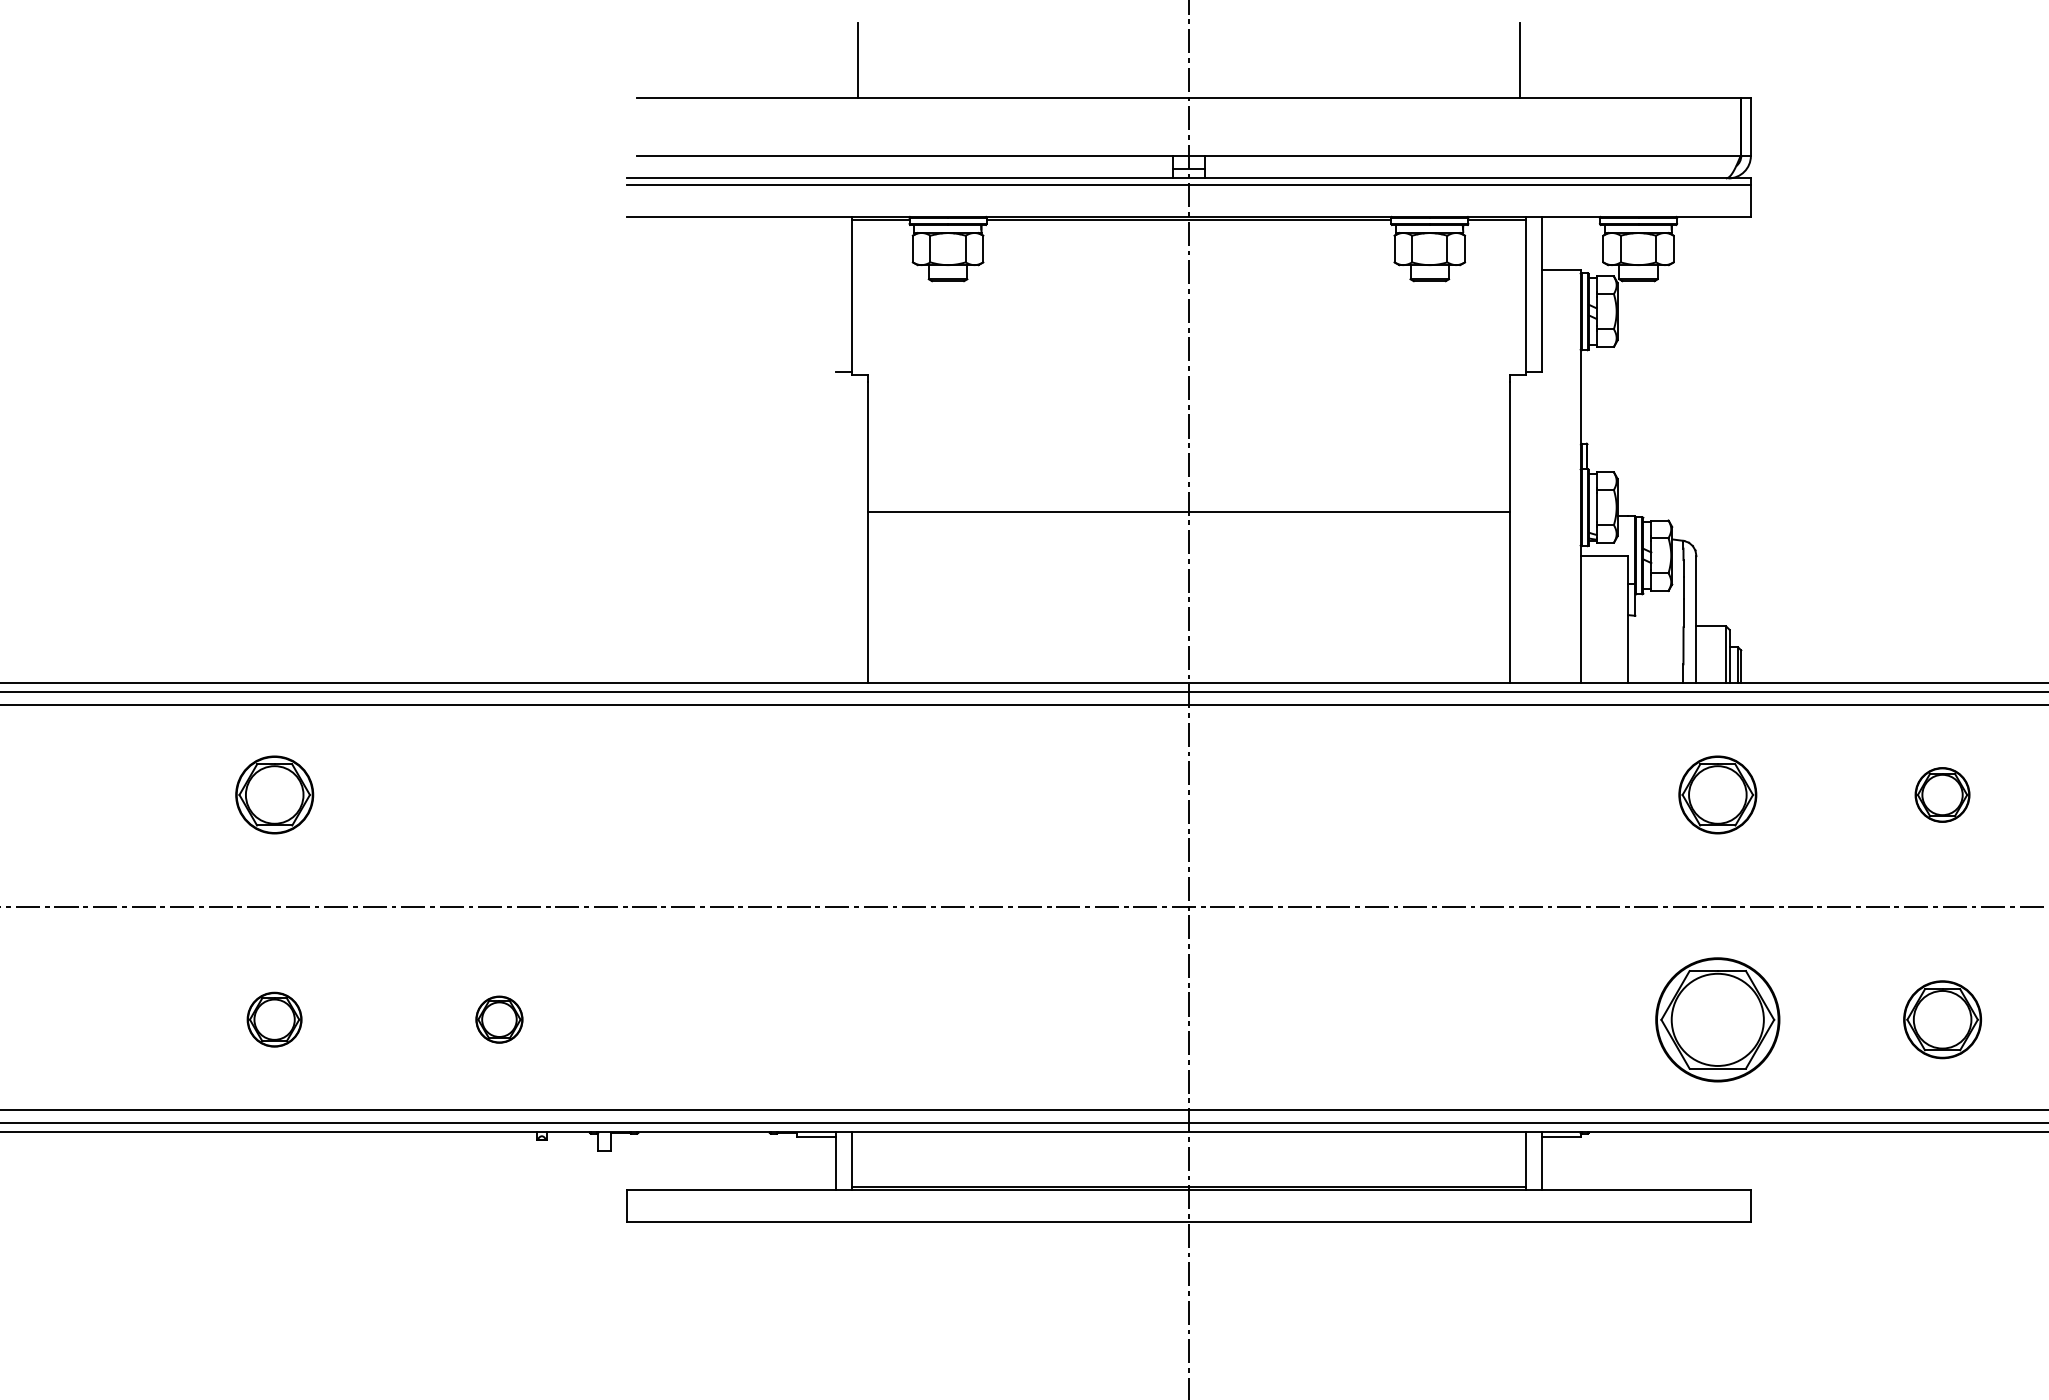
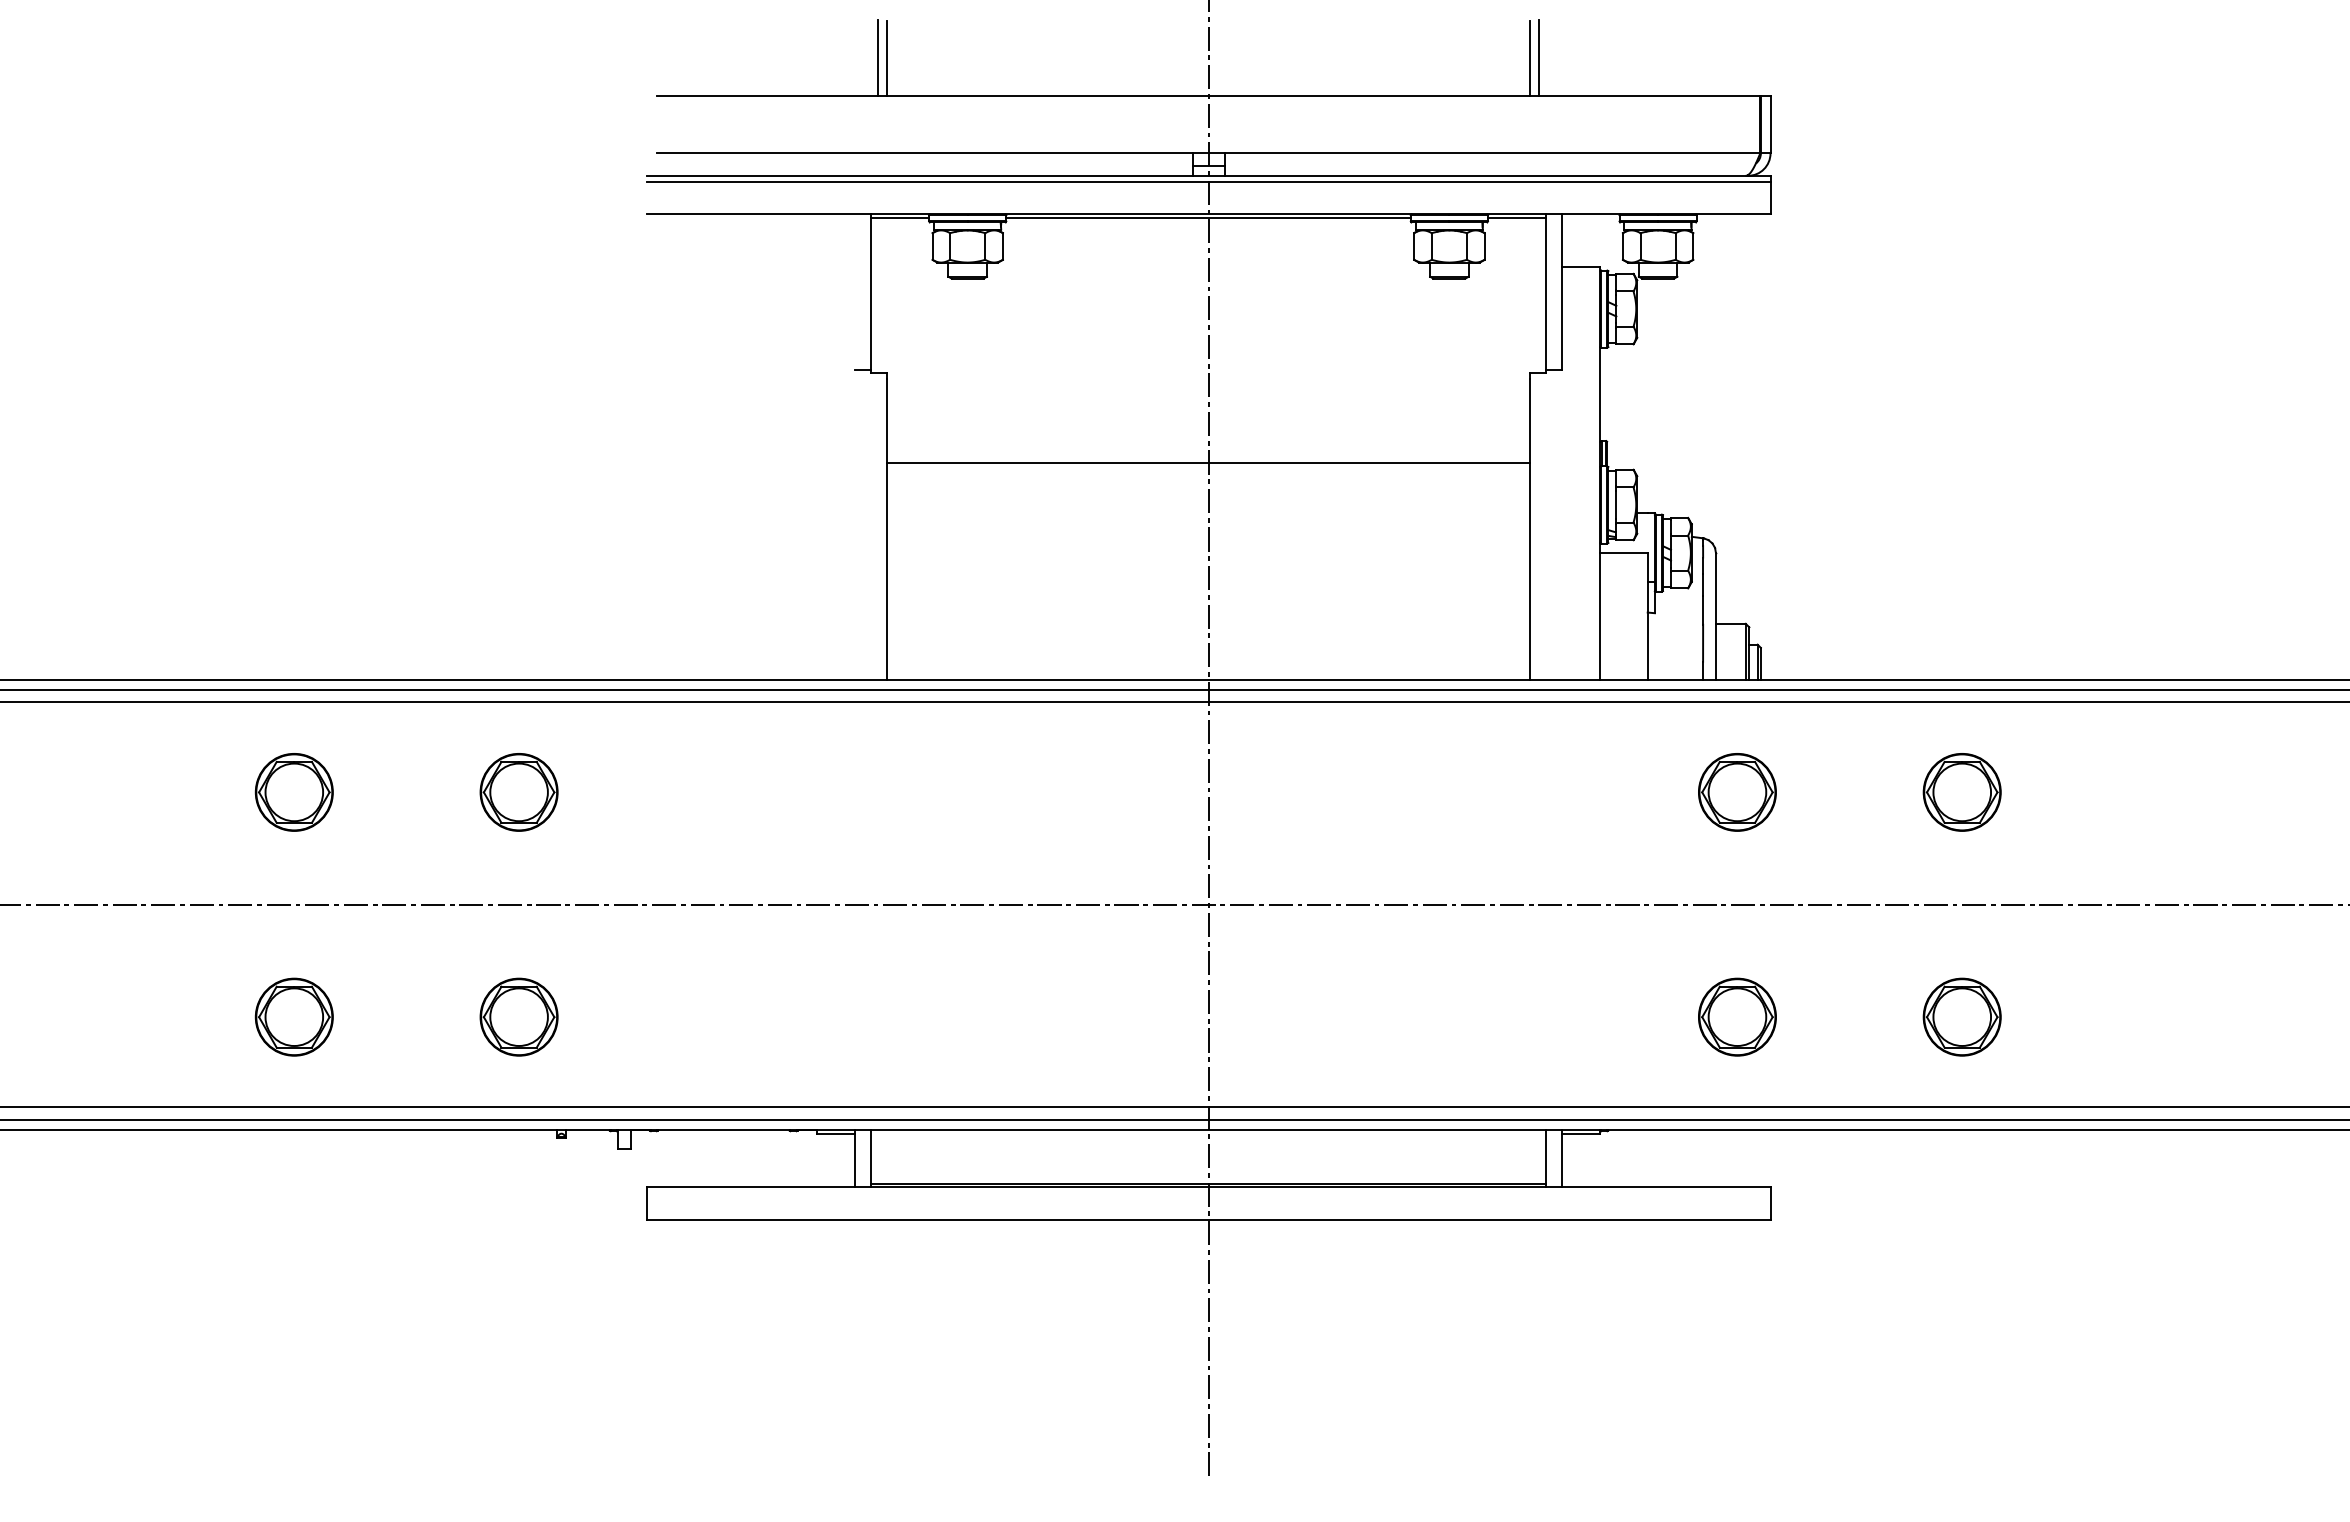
line: (867, 61) -> (887, 58), added
line: (1509, 61) -> (1529, 58), added
line: (1188, 512) -> (1208, 462), moved
part: (498, 795) -> (518, 792), added
part: (1941, 795) -> (1961, 792), size x1.43
part: (273, 1019) -> (293, 1016), size x1.43
part: (498, 1019) -> (518, 1016), size x1.67
part: (1717, 1019) -> (1737, 1016), size x0.62

